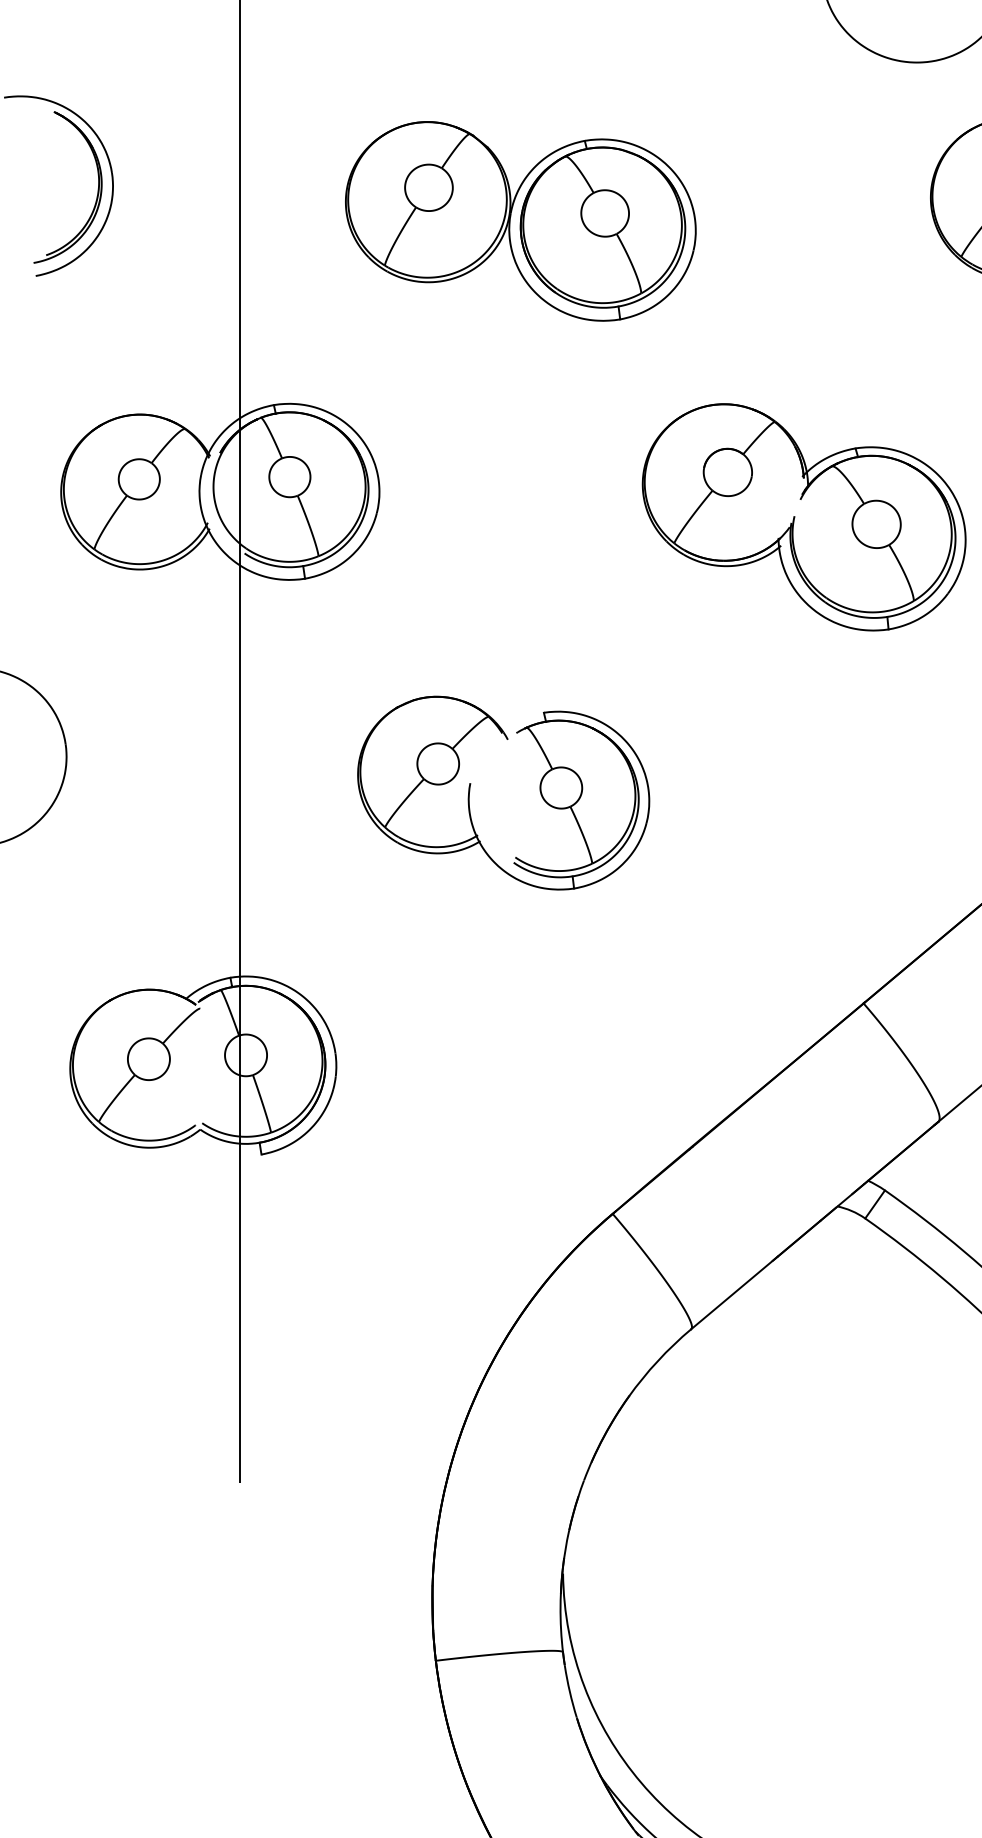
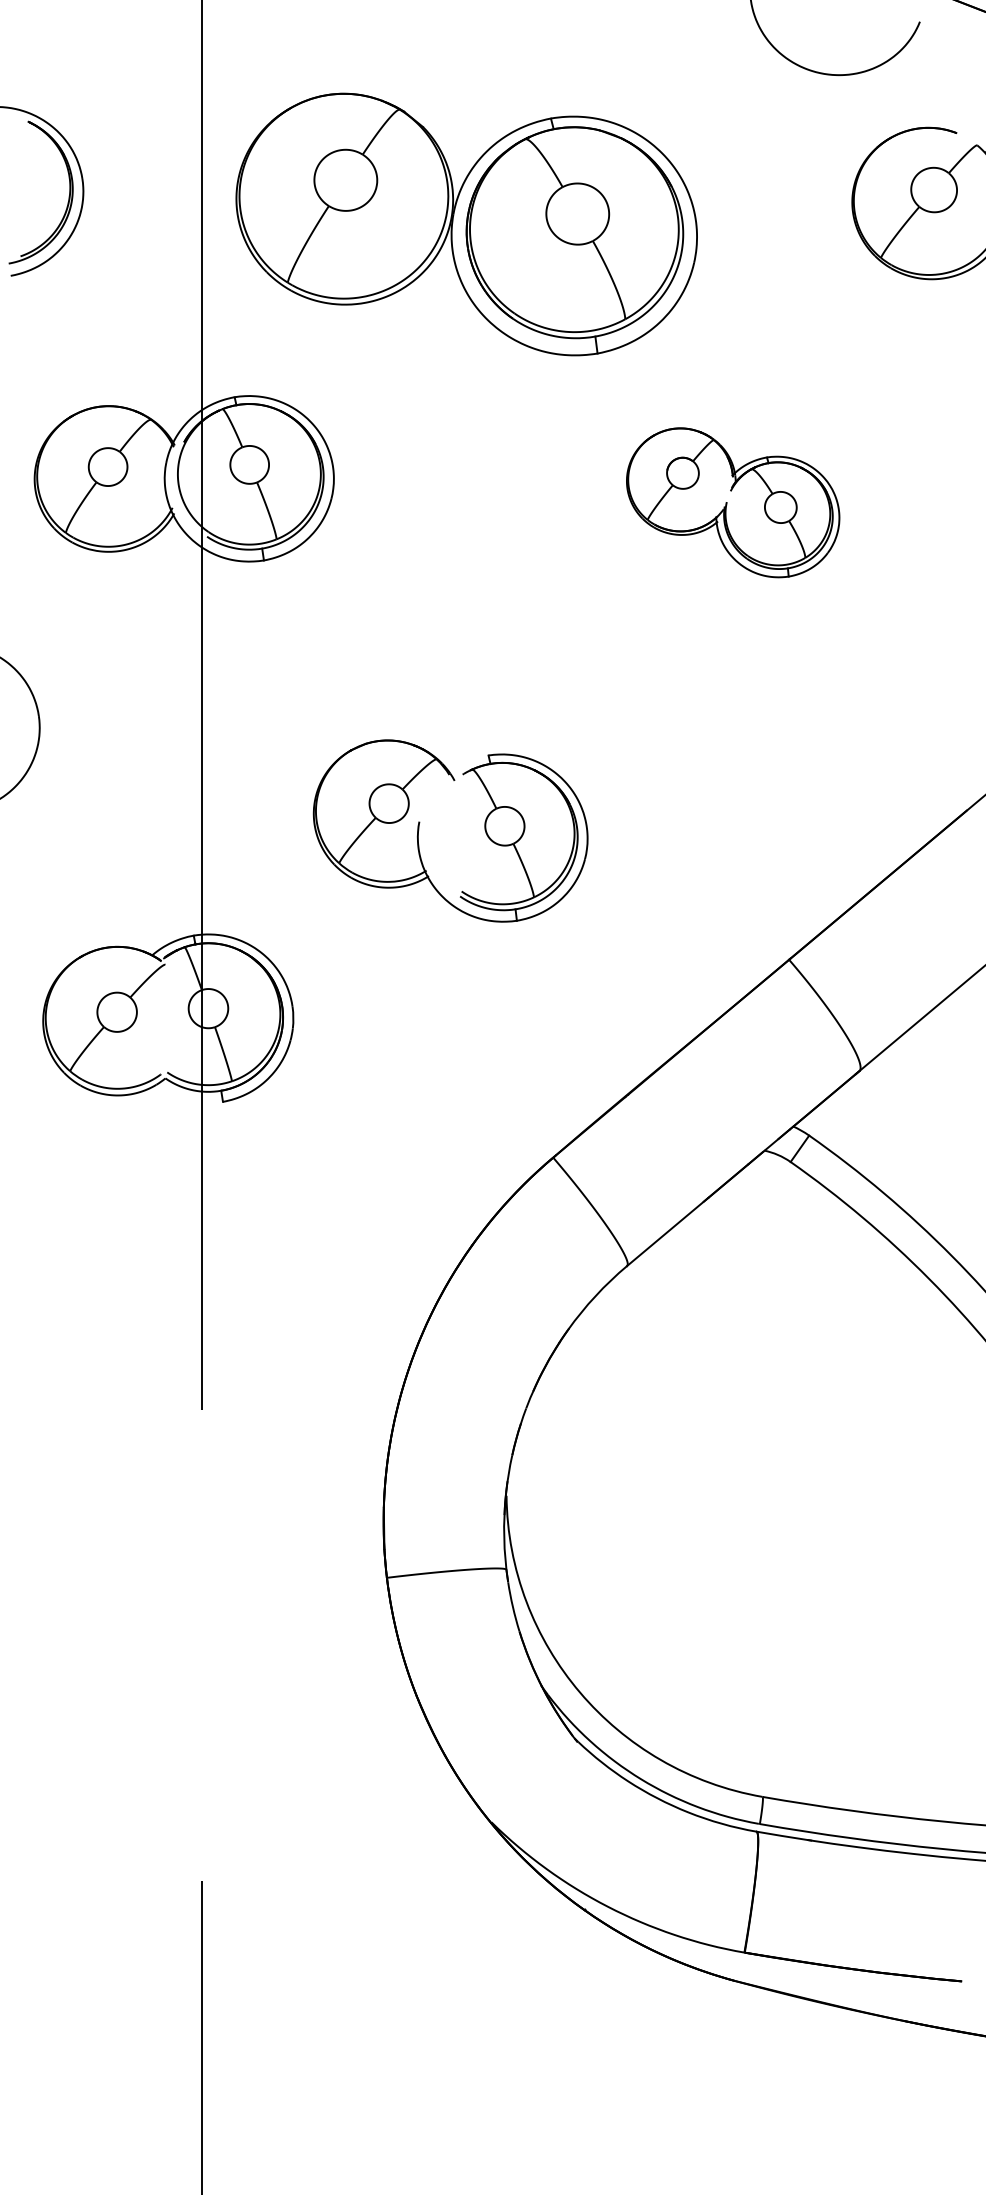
part: (520, 221) -> (466, 224), size x1.4
part: (803, 517) -> (732, 502), size x0.7
part: (470, 792) -> (419, 830), moved

